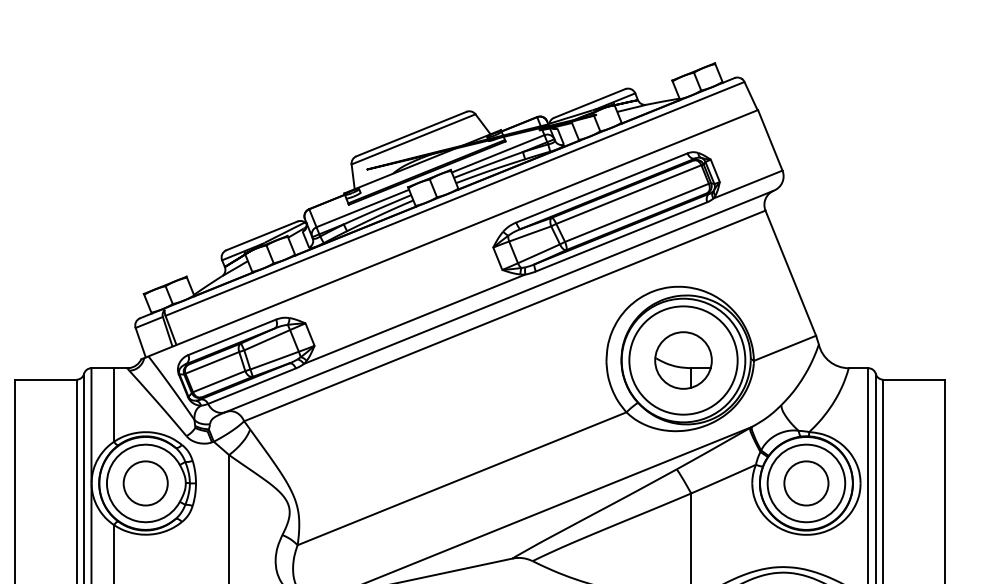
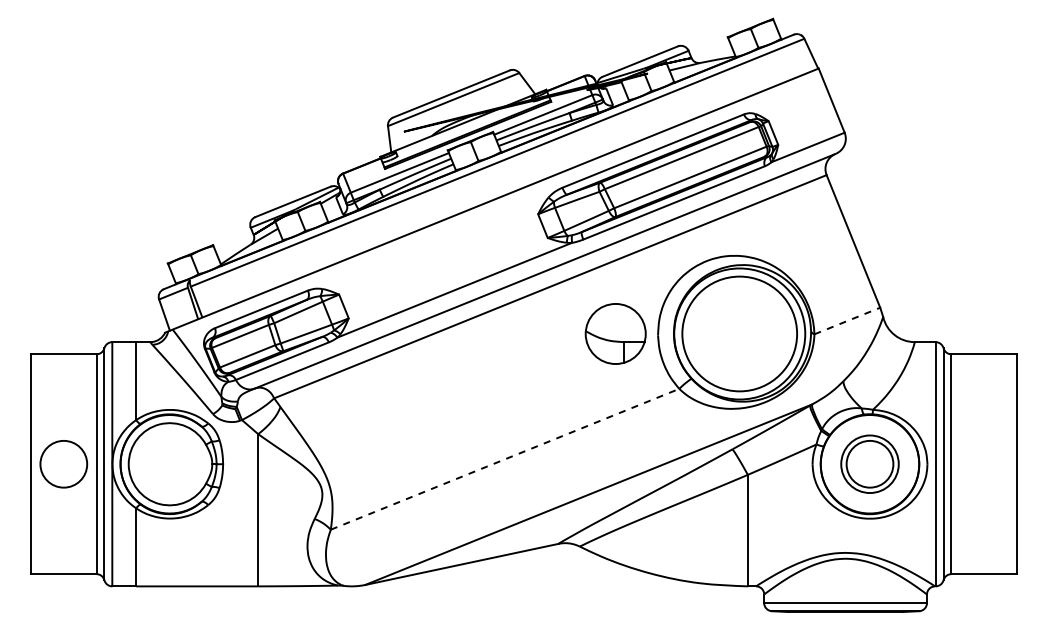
line: (785, 347) -> (847, 320), solid -> dashed
part: (683, 360) -> (615, 333), moved
line: (462, 478) -> (505, 459), solid -> dashed
circle: (145, 483) -> (63, 464), moved
circle: (805, 483) -> (869, 464), size x0.7

